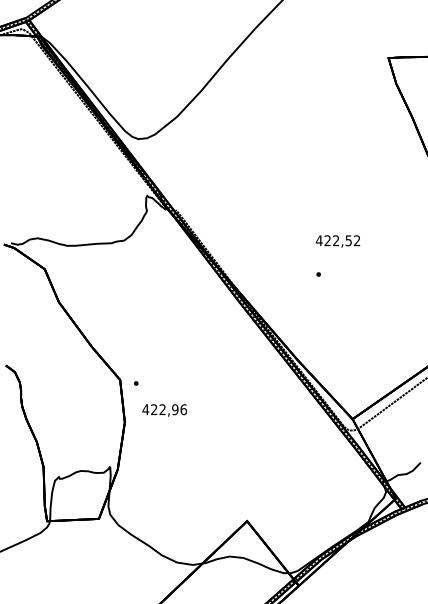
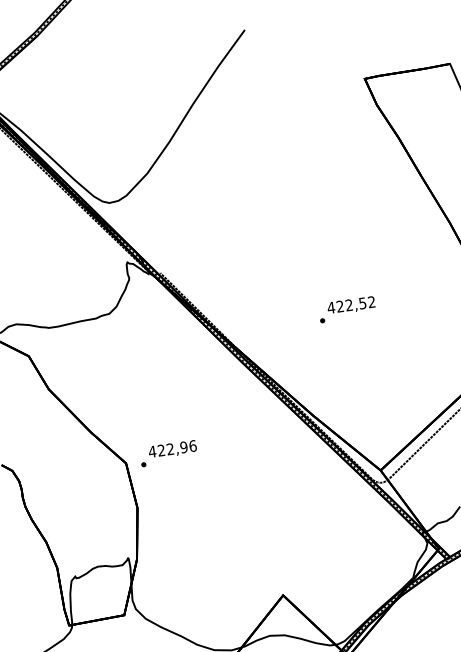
text: (337, 241) -> (350, 305), moved
text: (164, 410) -> (172, 449), moved

